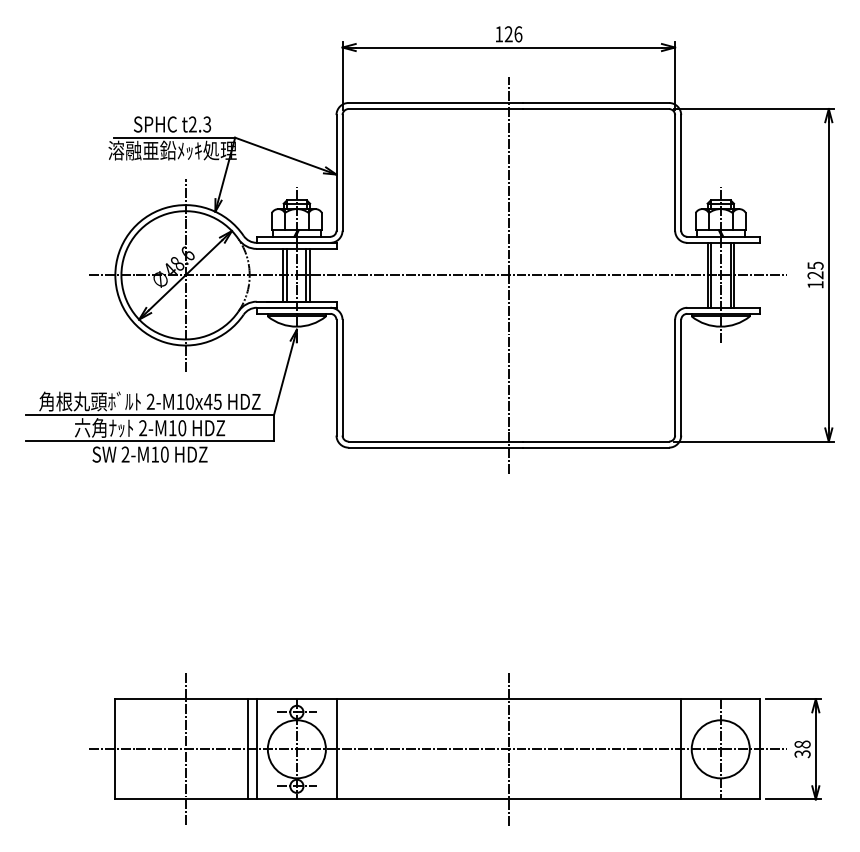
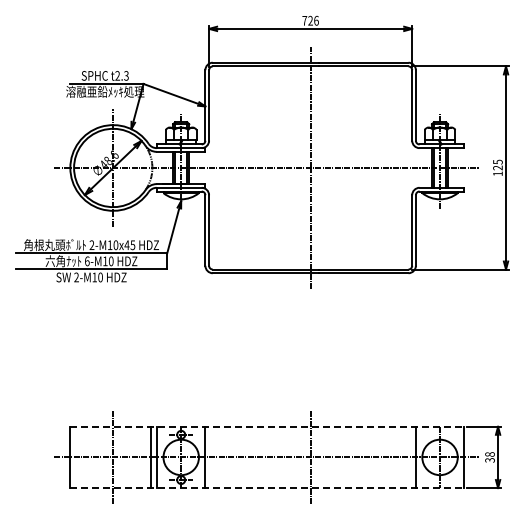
text: (498, 33) -> (304, 20), 126 -> 726
text: (143, 428) -> (87, 261), 2-M10 -> 6-M10
line: (438, 698) -> (267, 426), solid -> dashed
line: (438, 800) -> (267, 488), solid -> dashed

